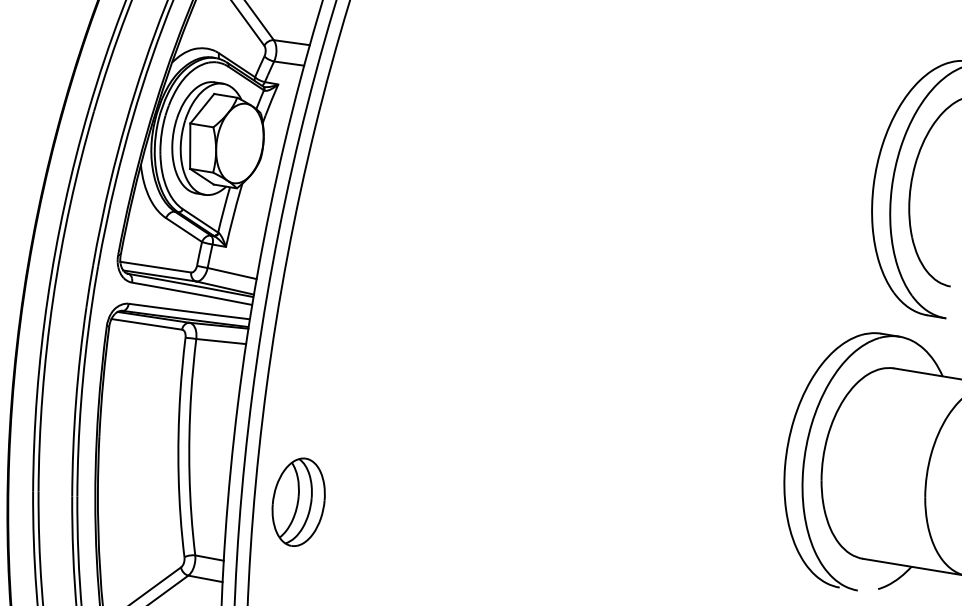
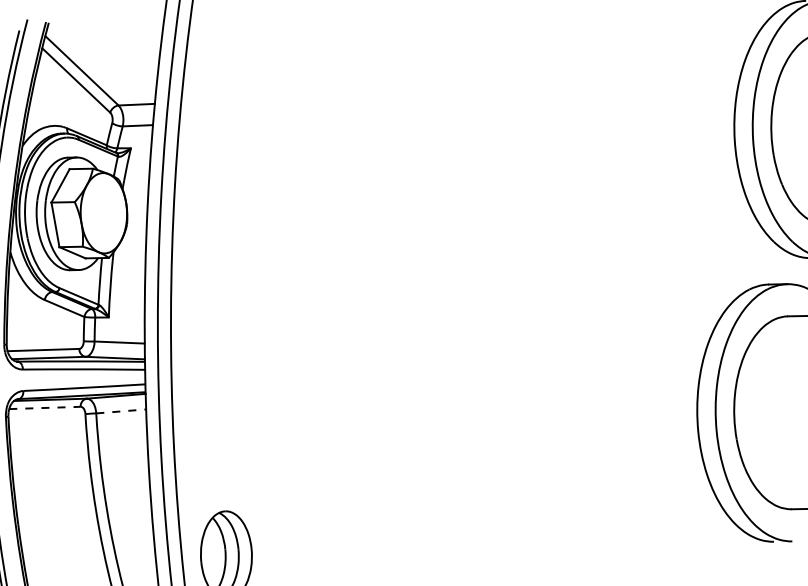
line: (146, 324) -> (44, 408), solid -> dashed
line: (221, 341) -> (121, 411), solid -> dashed

